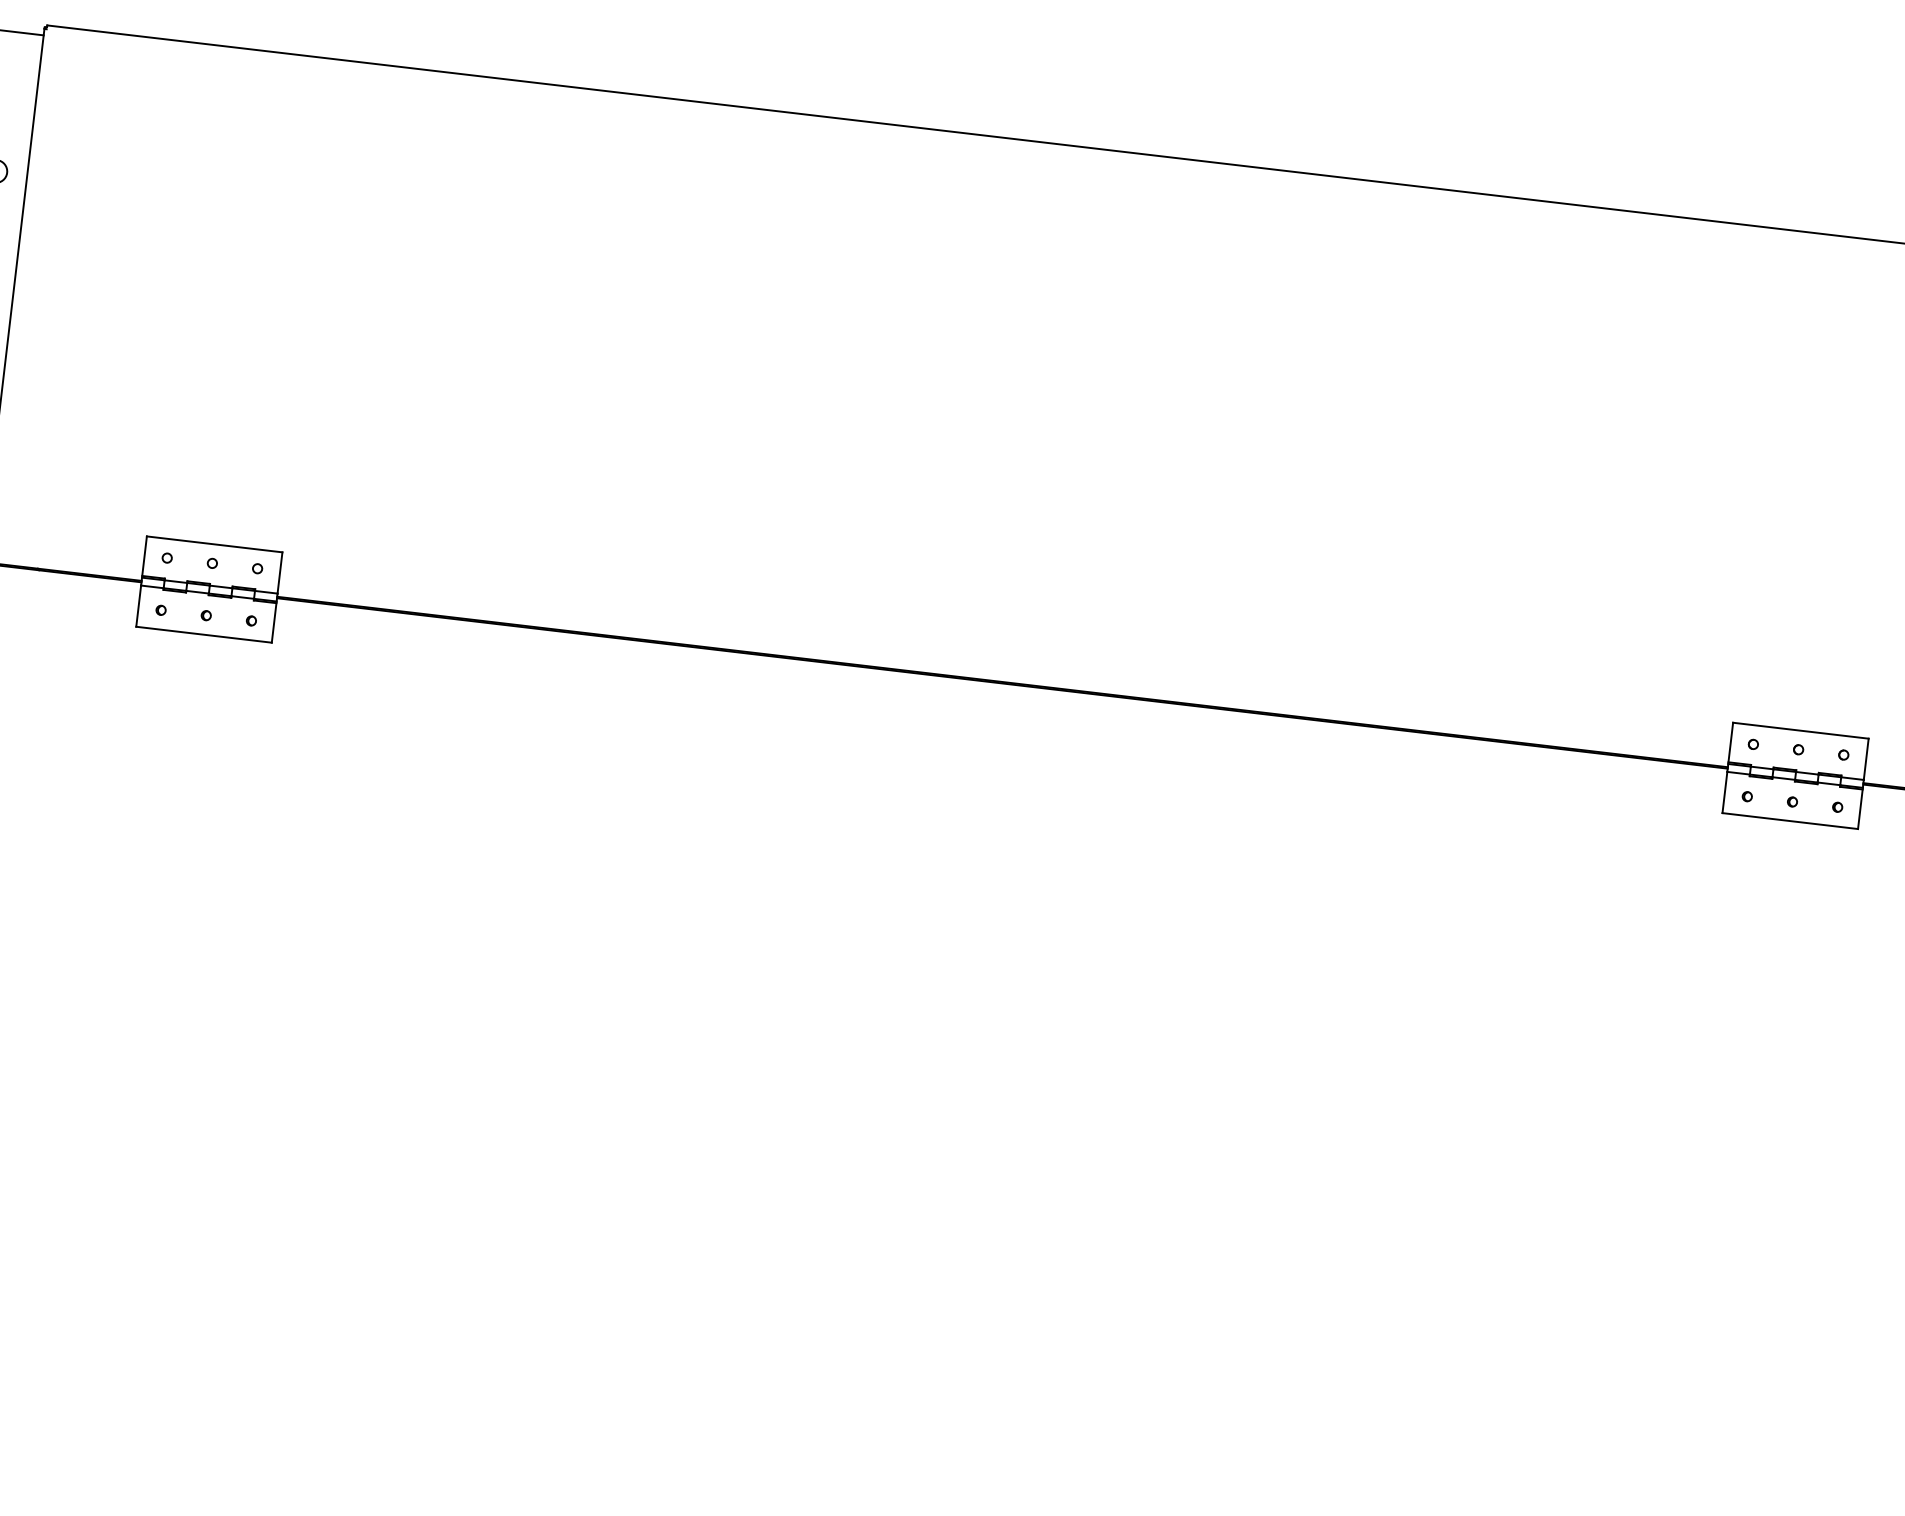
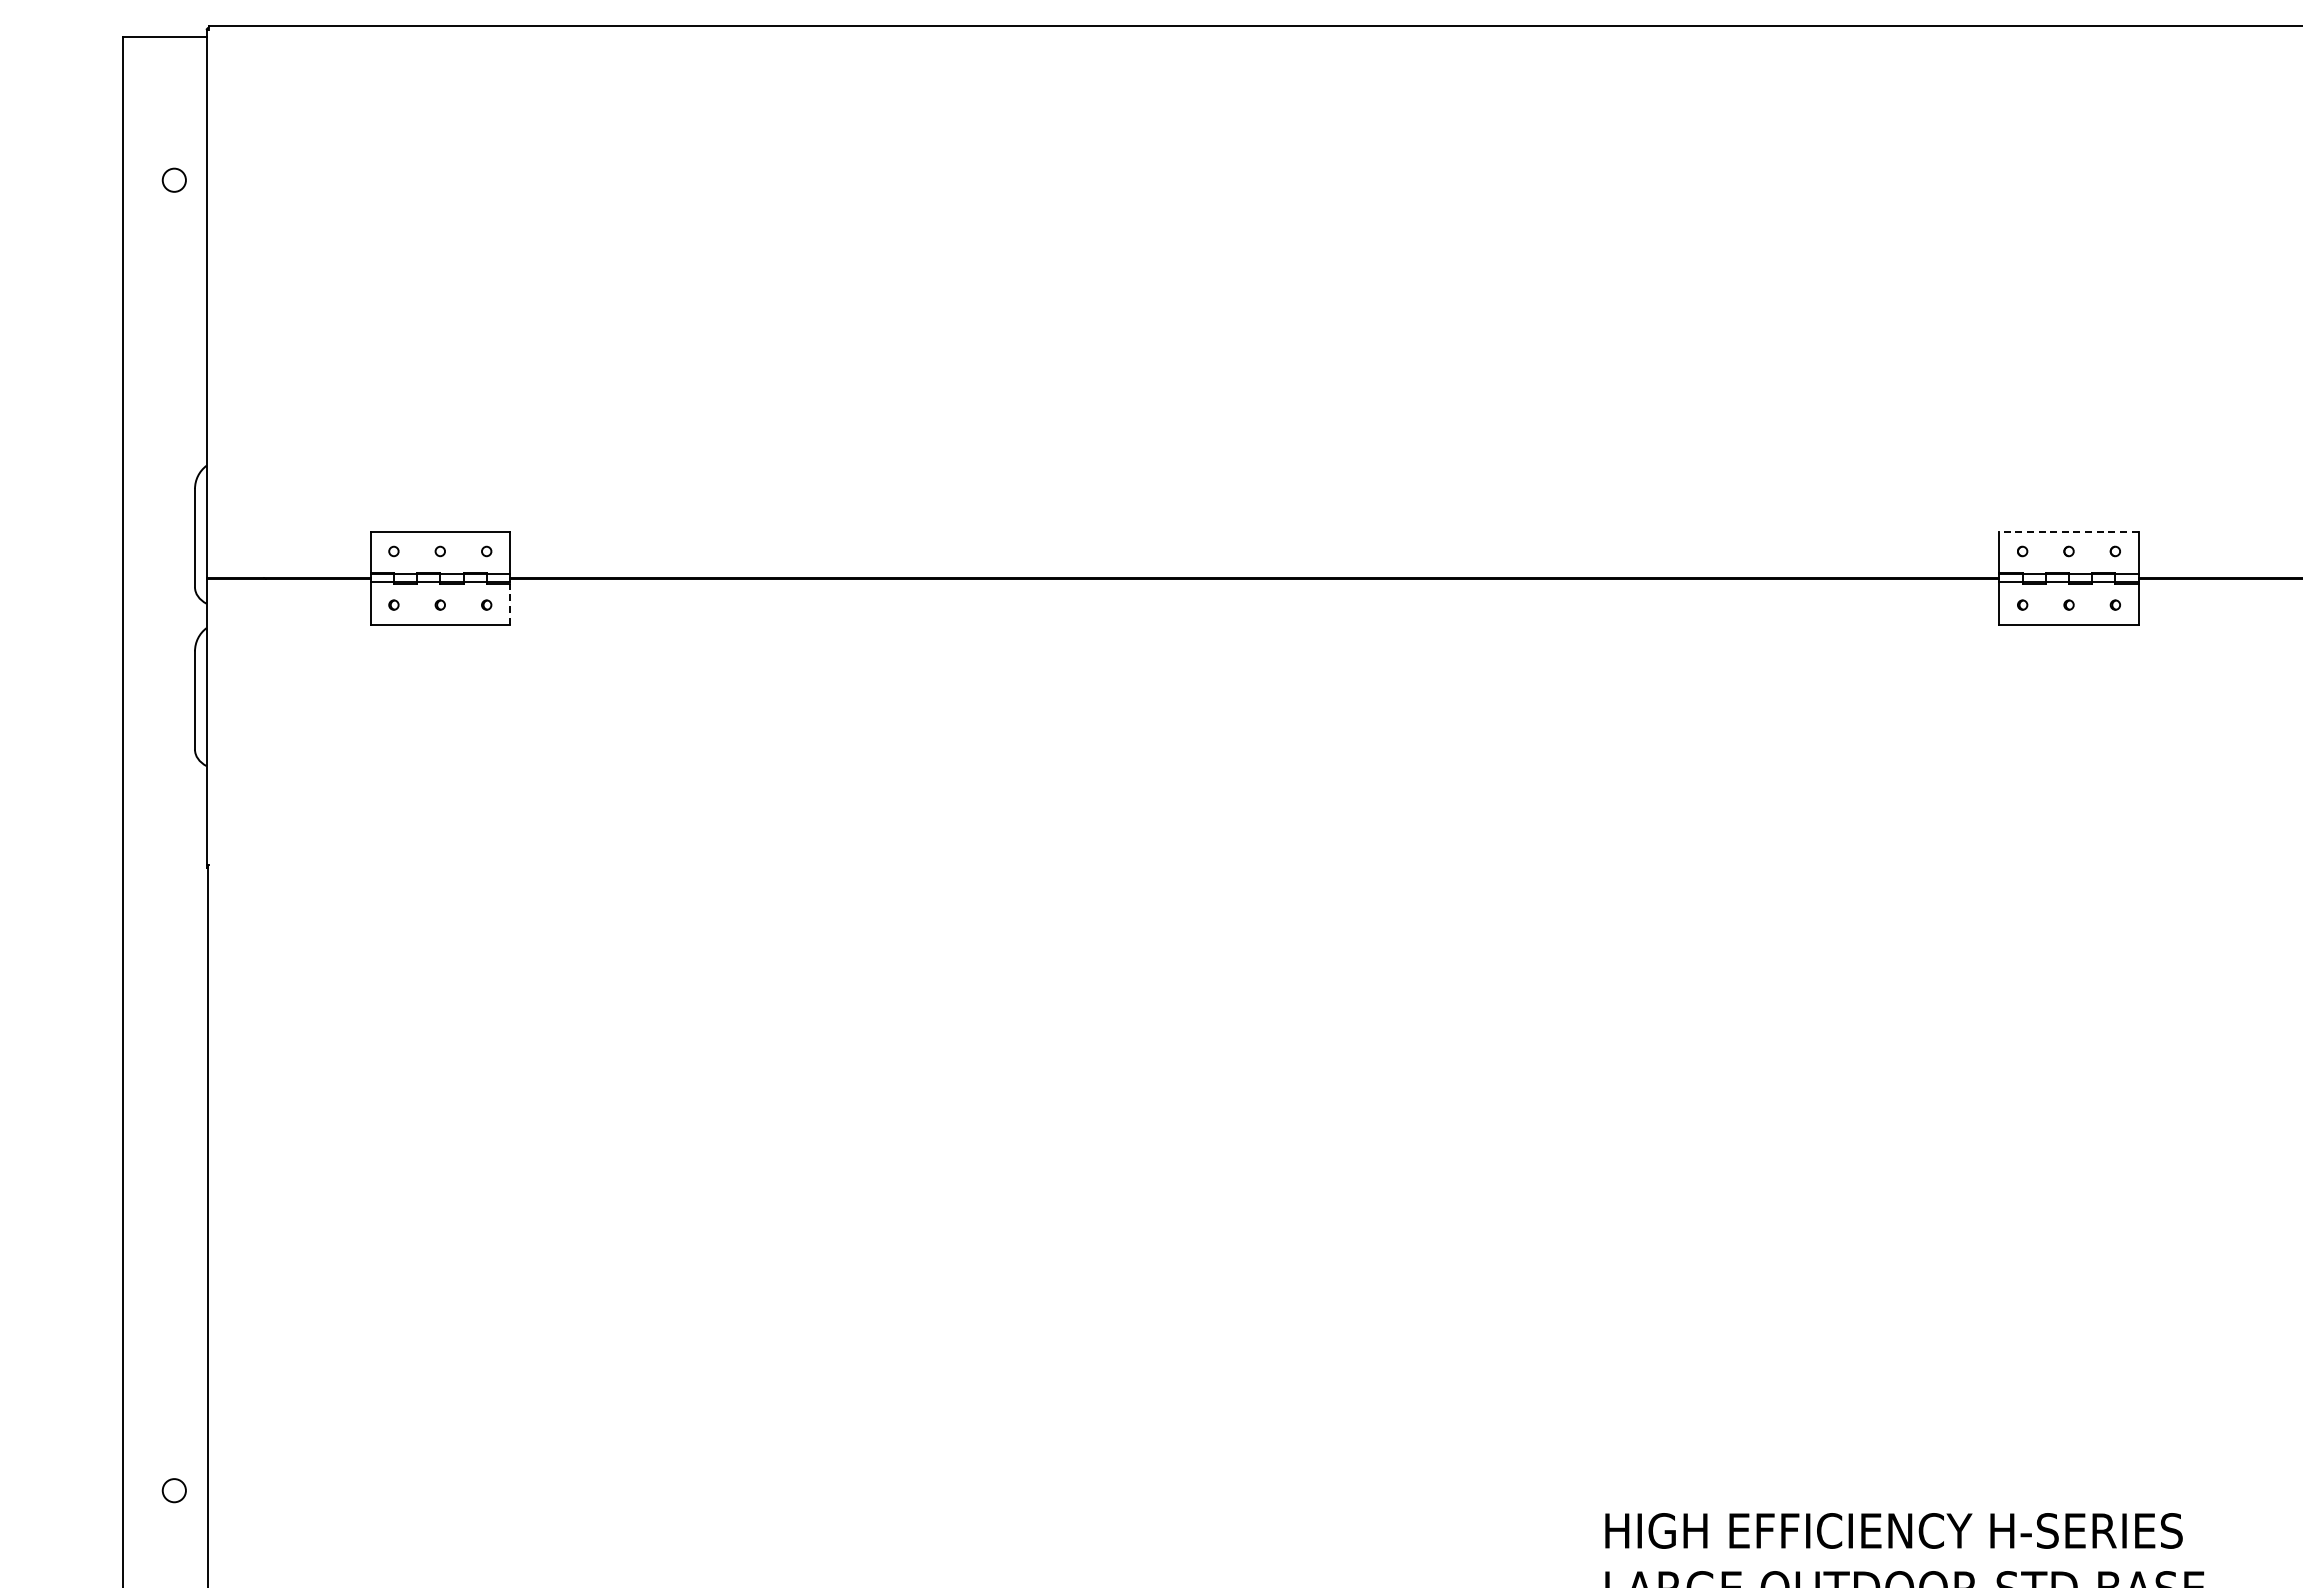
line: (273, 622) -> (509, 603), solid -> dashed
line: (1801, 730) -> (2069, 531), solid -> dashed

